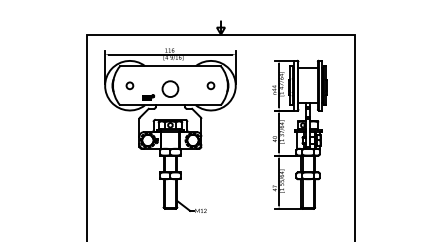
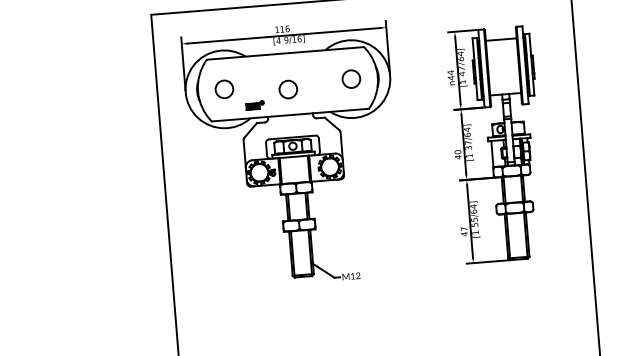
circle: (129, 85) -> (223, 89), size x1.67
circle: (210, 85) -> (350, 78), size x1.67
circle: (170, 88) -> (288, 88), size x0.71

